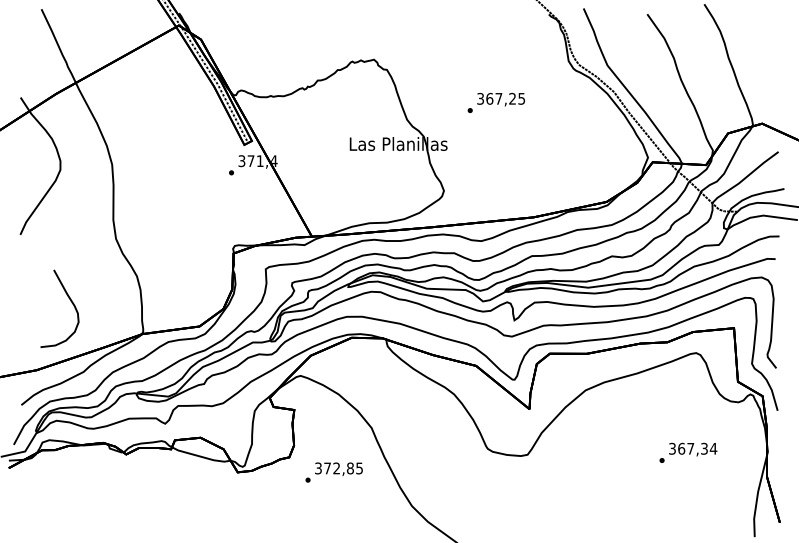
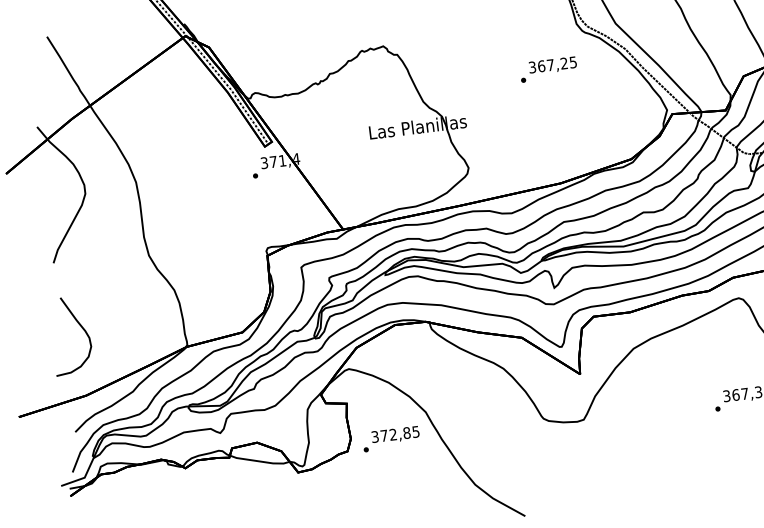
text: (495, 102) -> (547, 69), moved
curve: (70, 301) -> (80, 327), moved
text: (333, 472) -> (390, 439), moved

